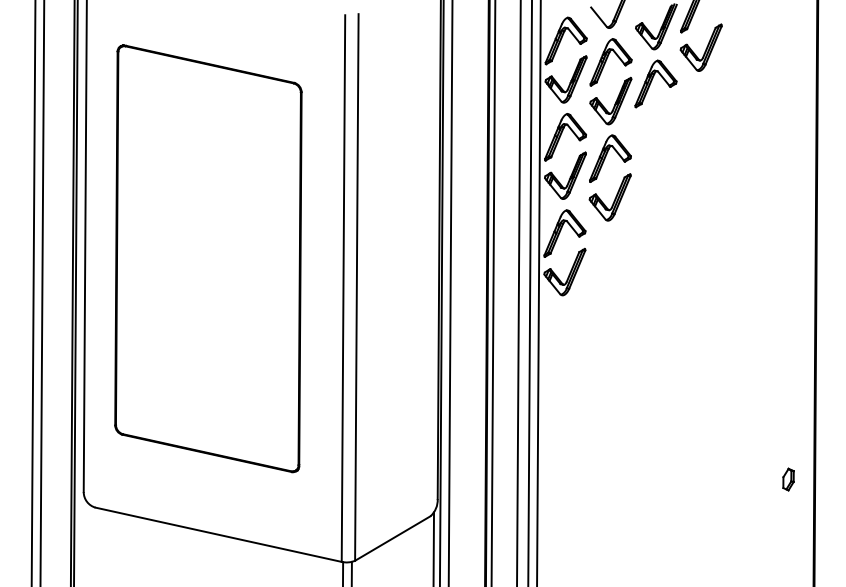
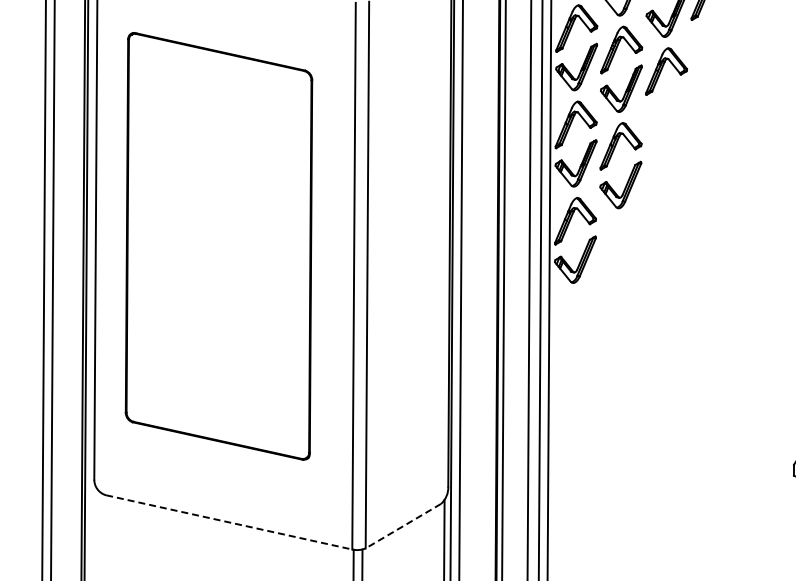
part: (700, 47) -> (711, 35), removed
line: (219, 534) -> (230, 522), solid -> dashed
line: (392, 538) -> (403, 526), solid -> dashed

